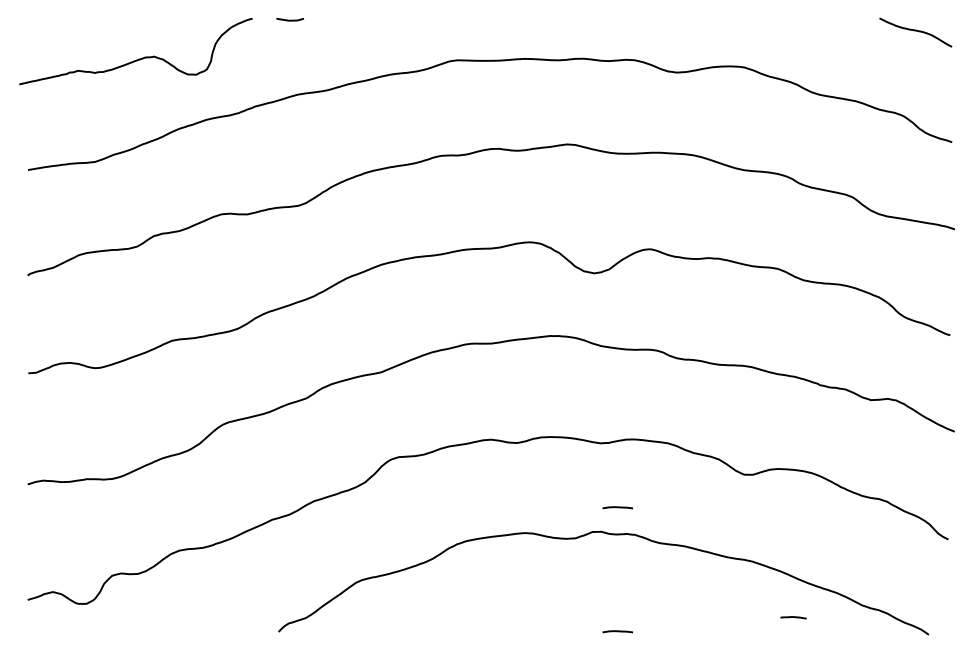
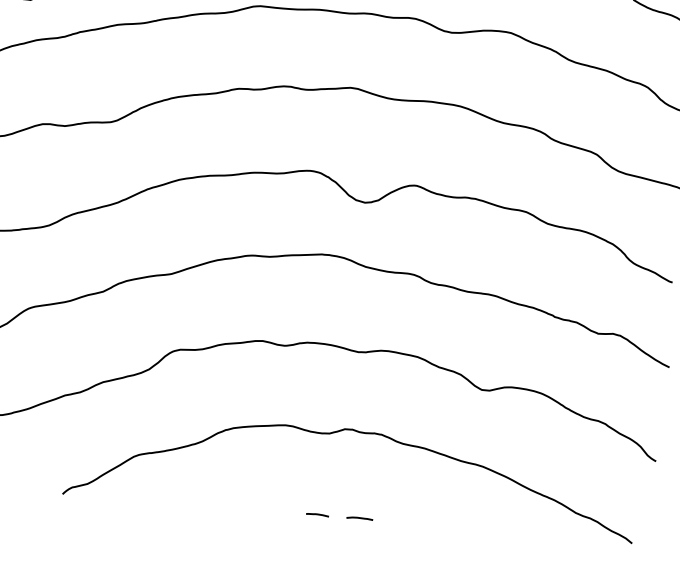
line: (617, 507) -> (368, 409), removed
line: (793, 617) -> (317, 514), moved

